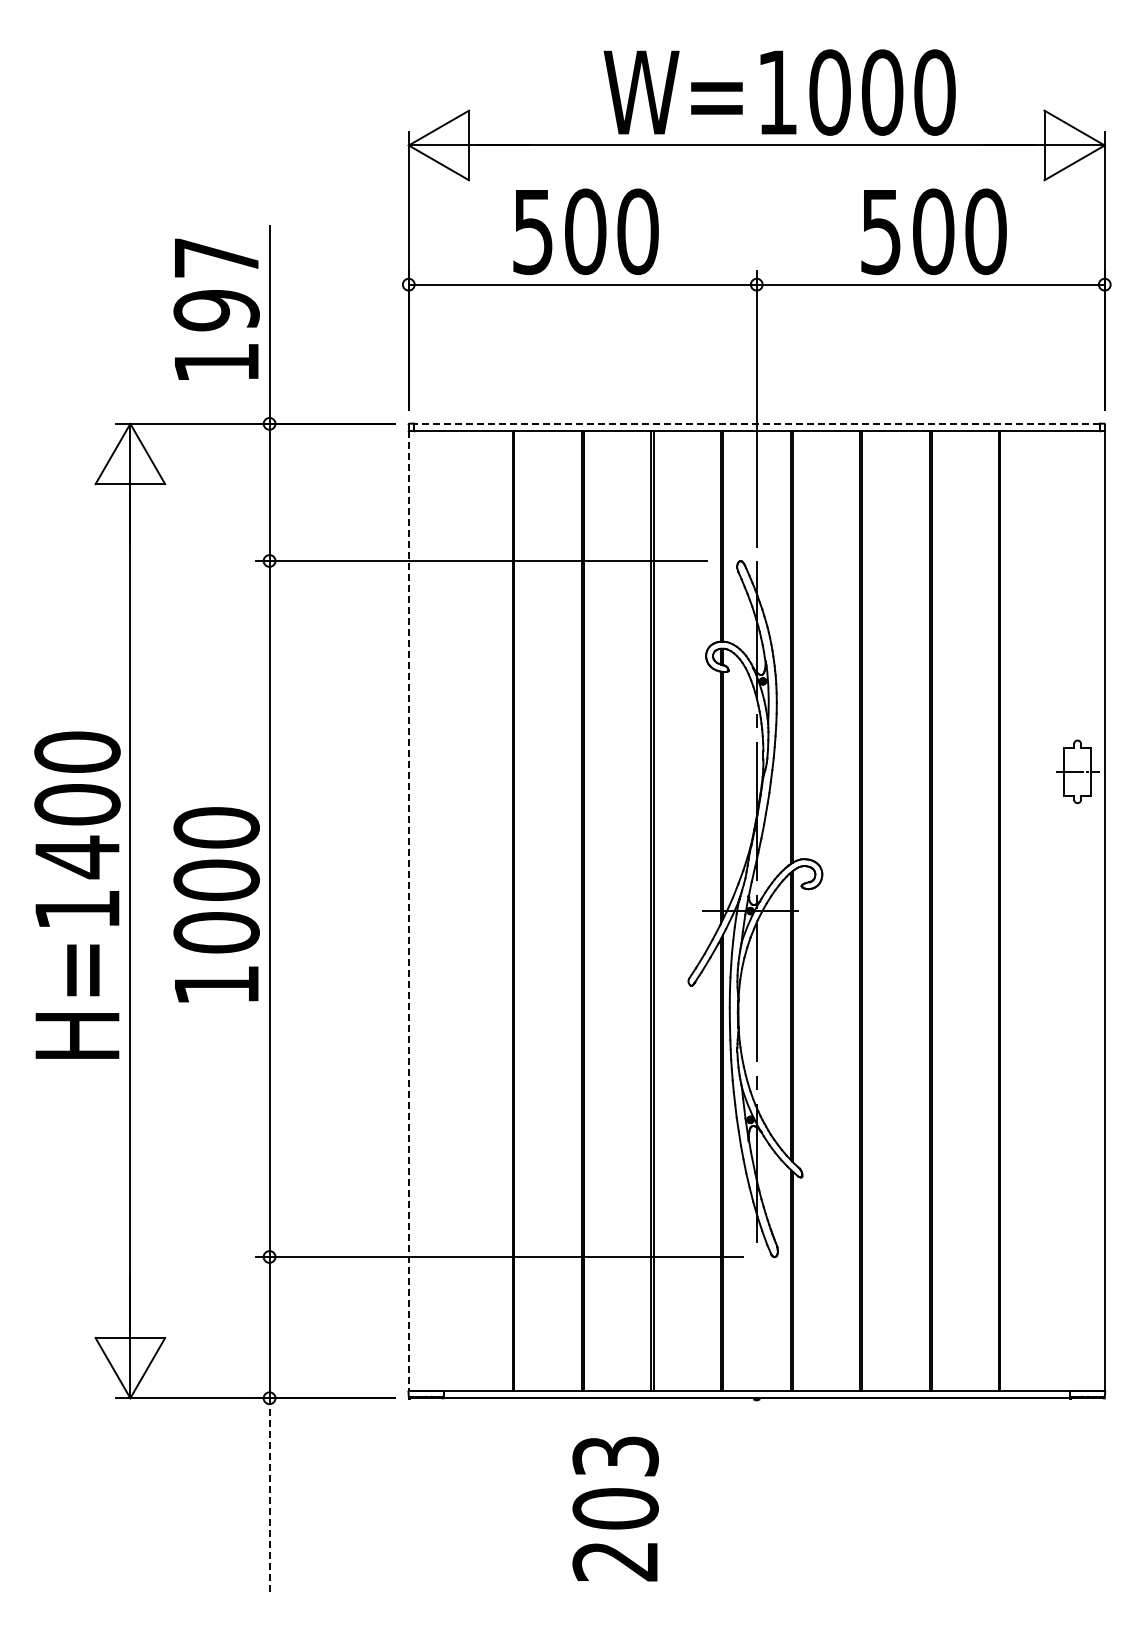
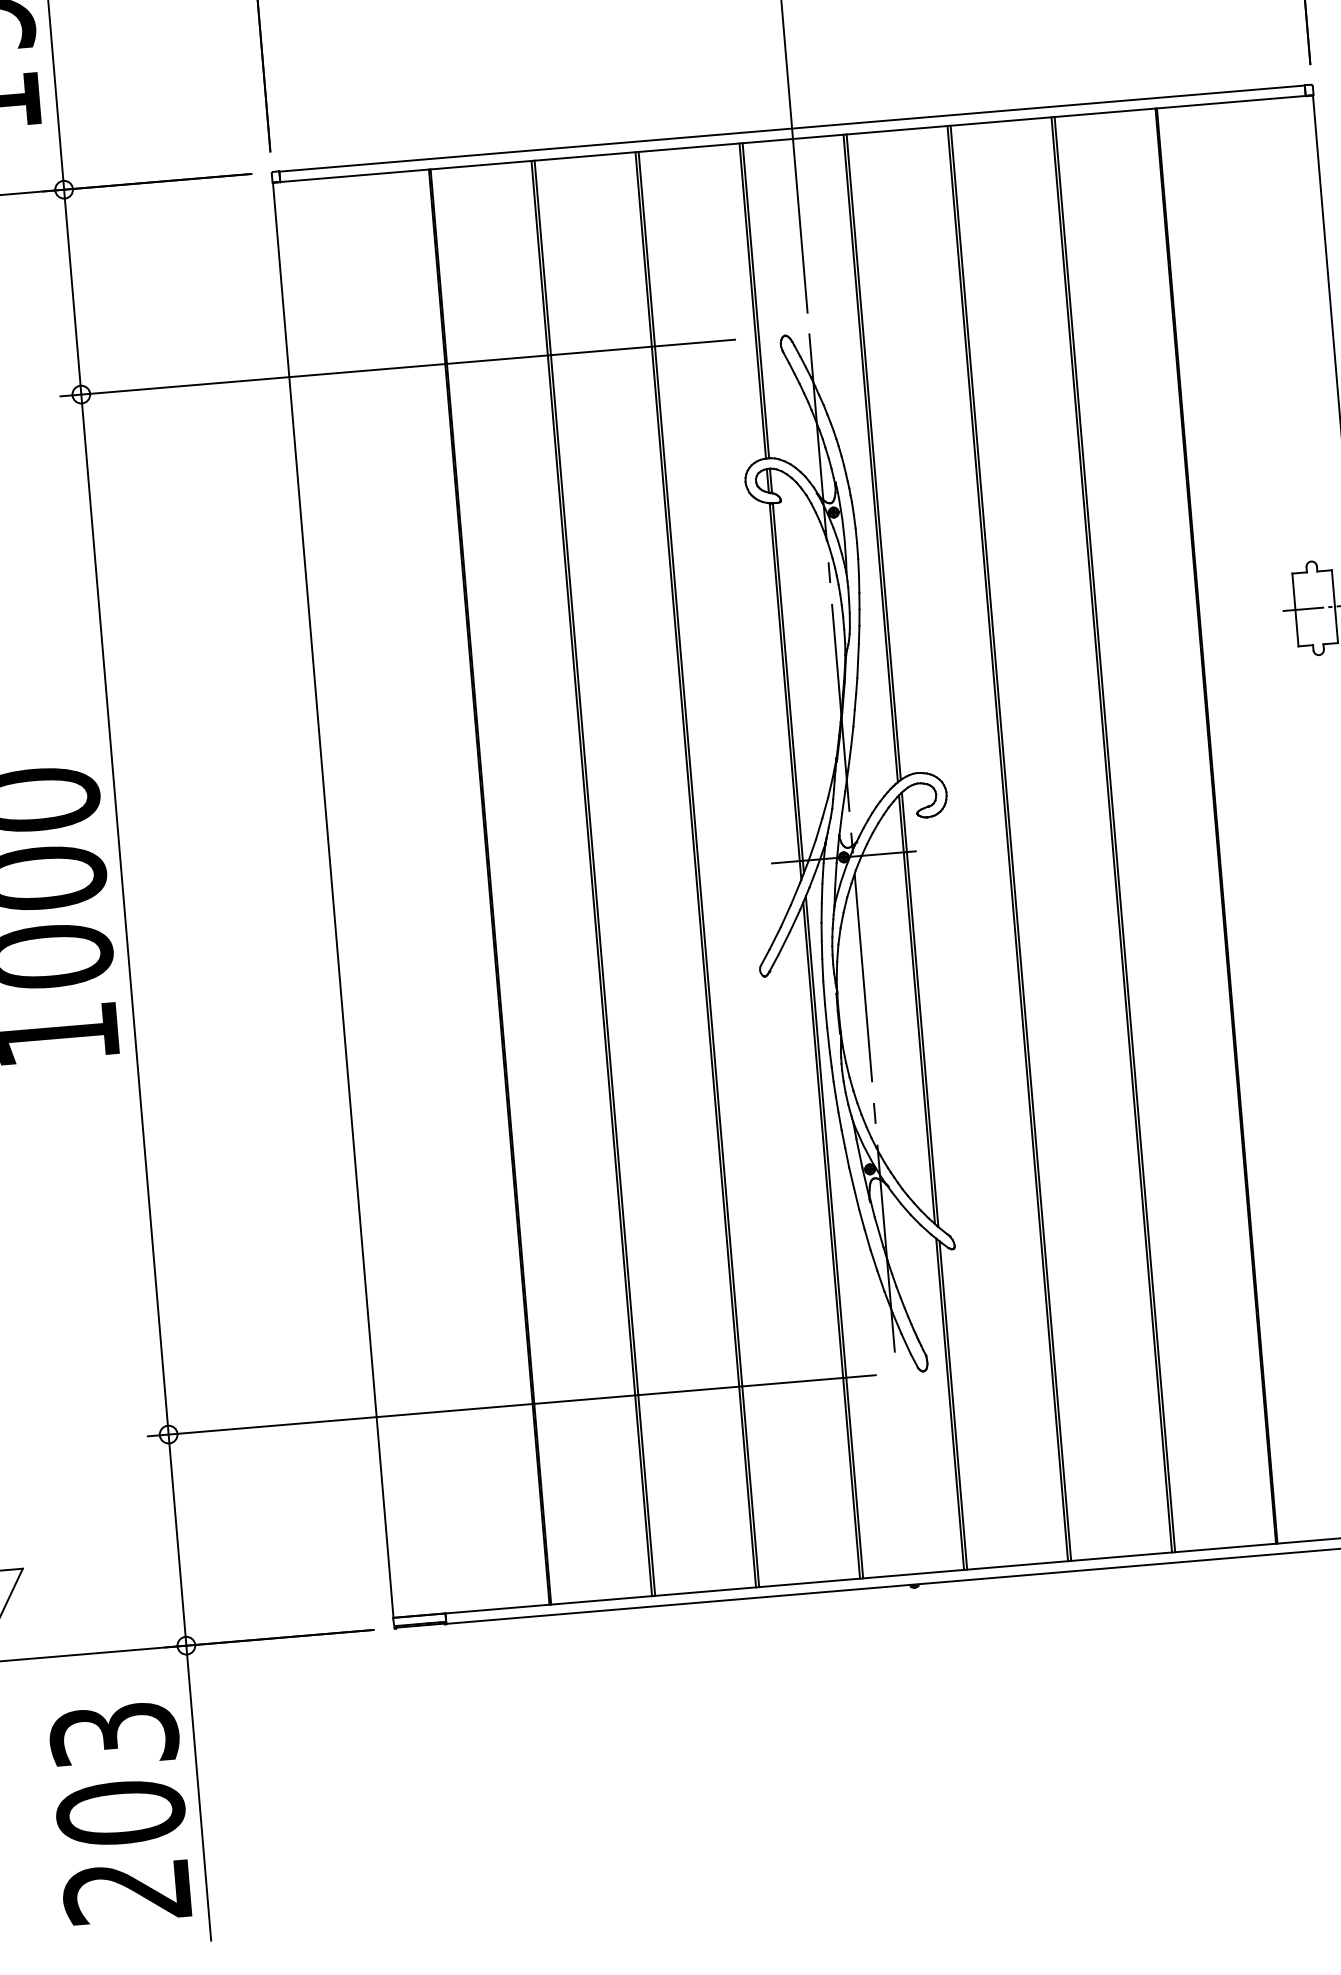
line: (756, 423) -> (791, 128), dashed -> solid
line: (408, 911) -> (332, 900), dashed -> solid
line: (269, 1496) -> (198, 1792), dashed -> solid
text: (615, 1508) -> (120, 1812), moved

